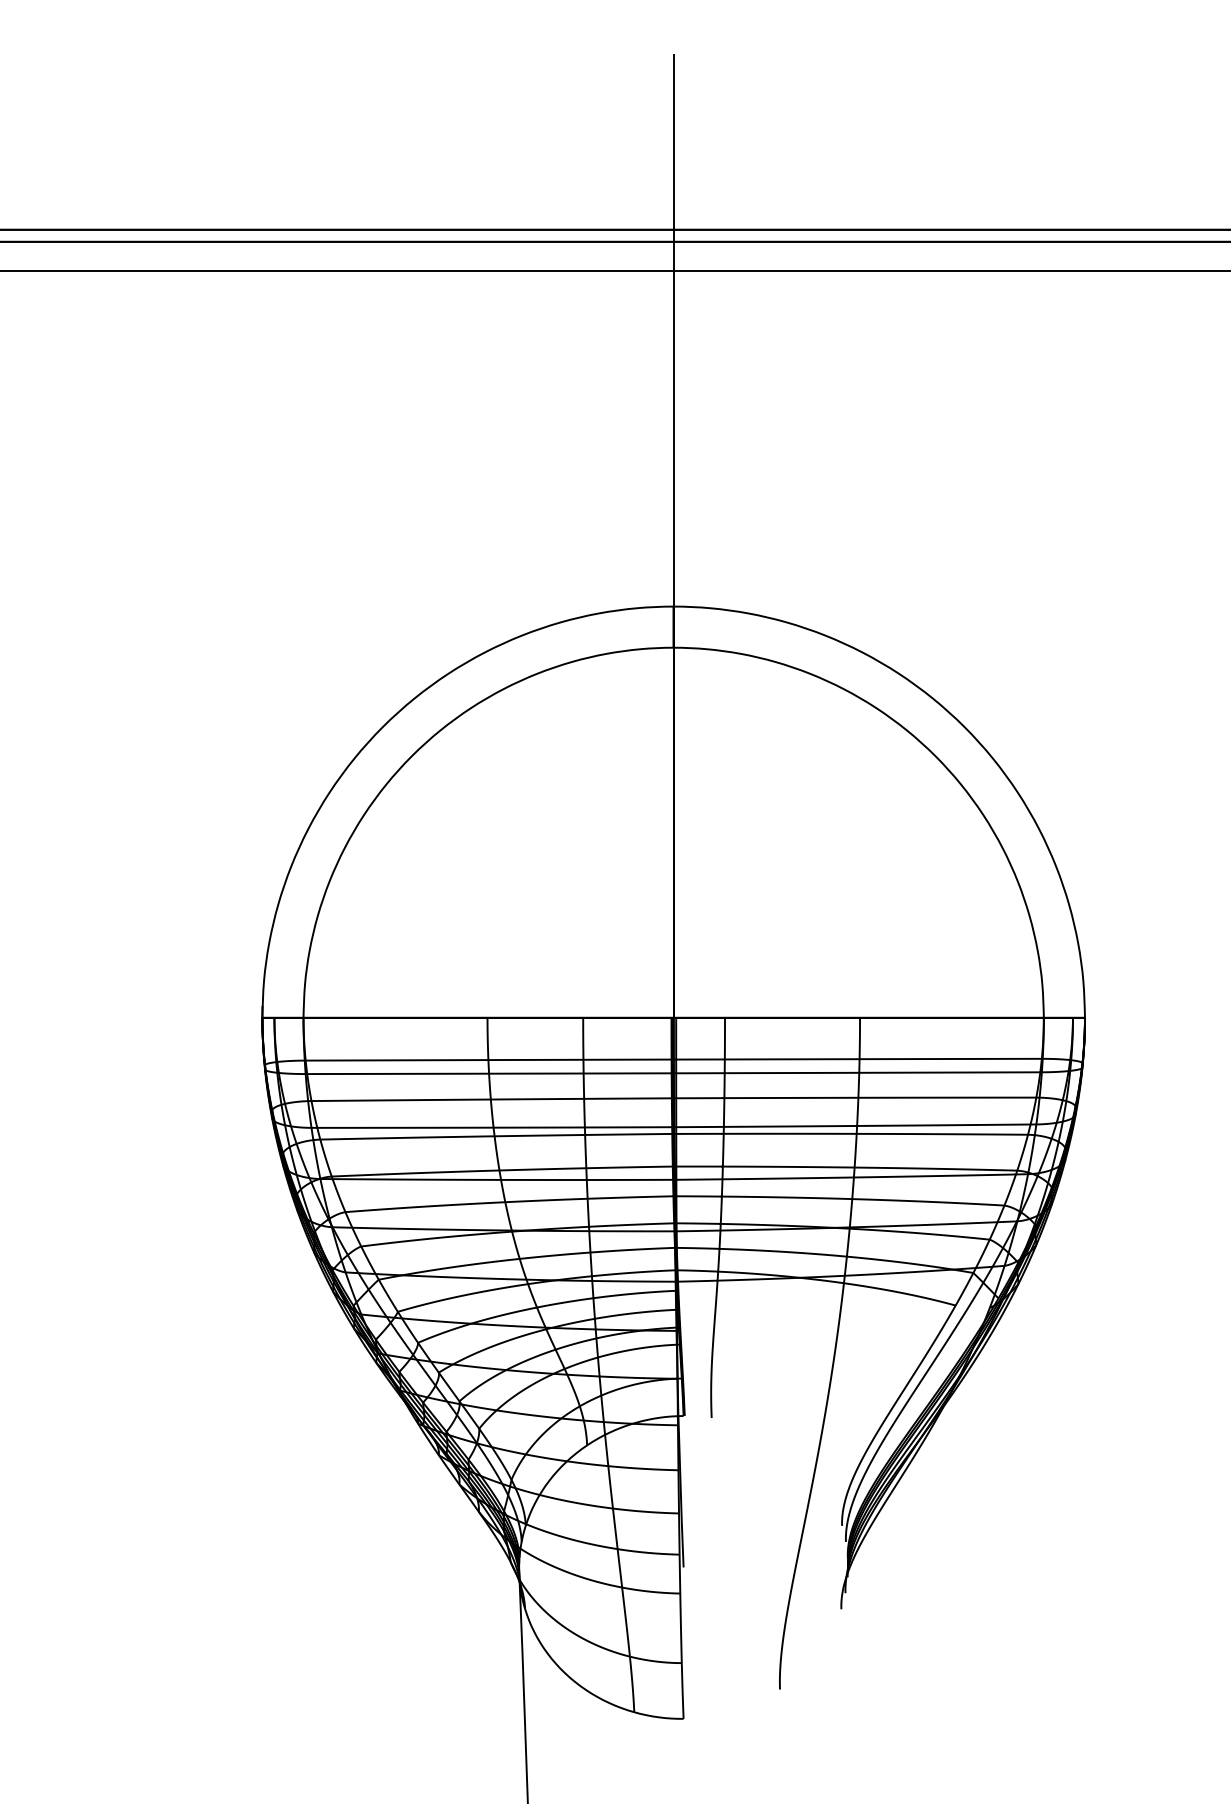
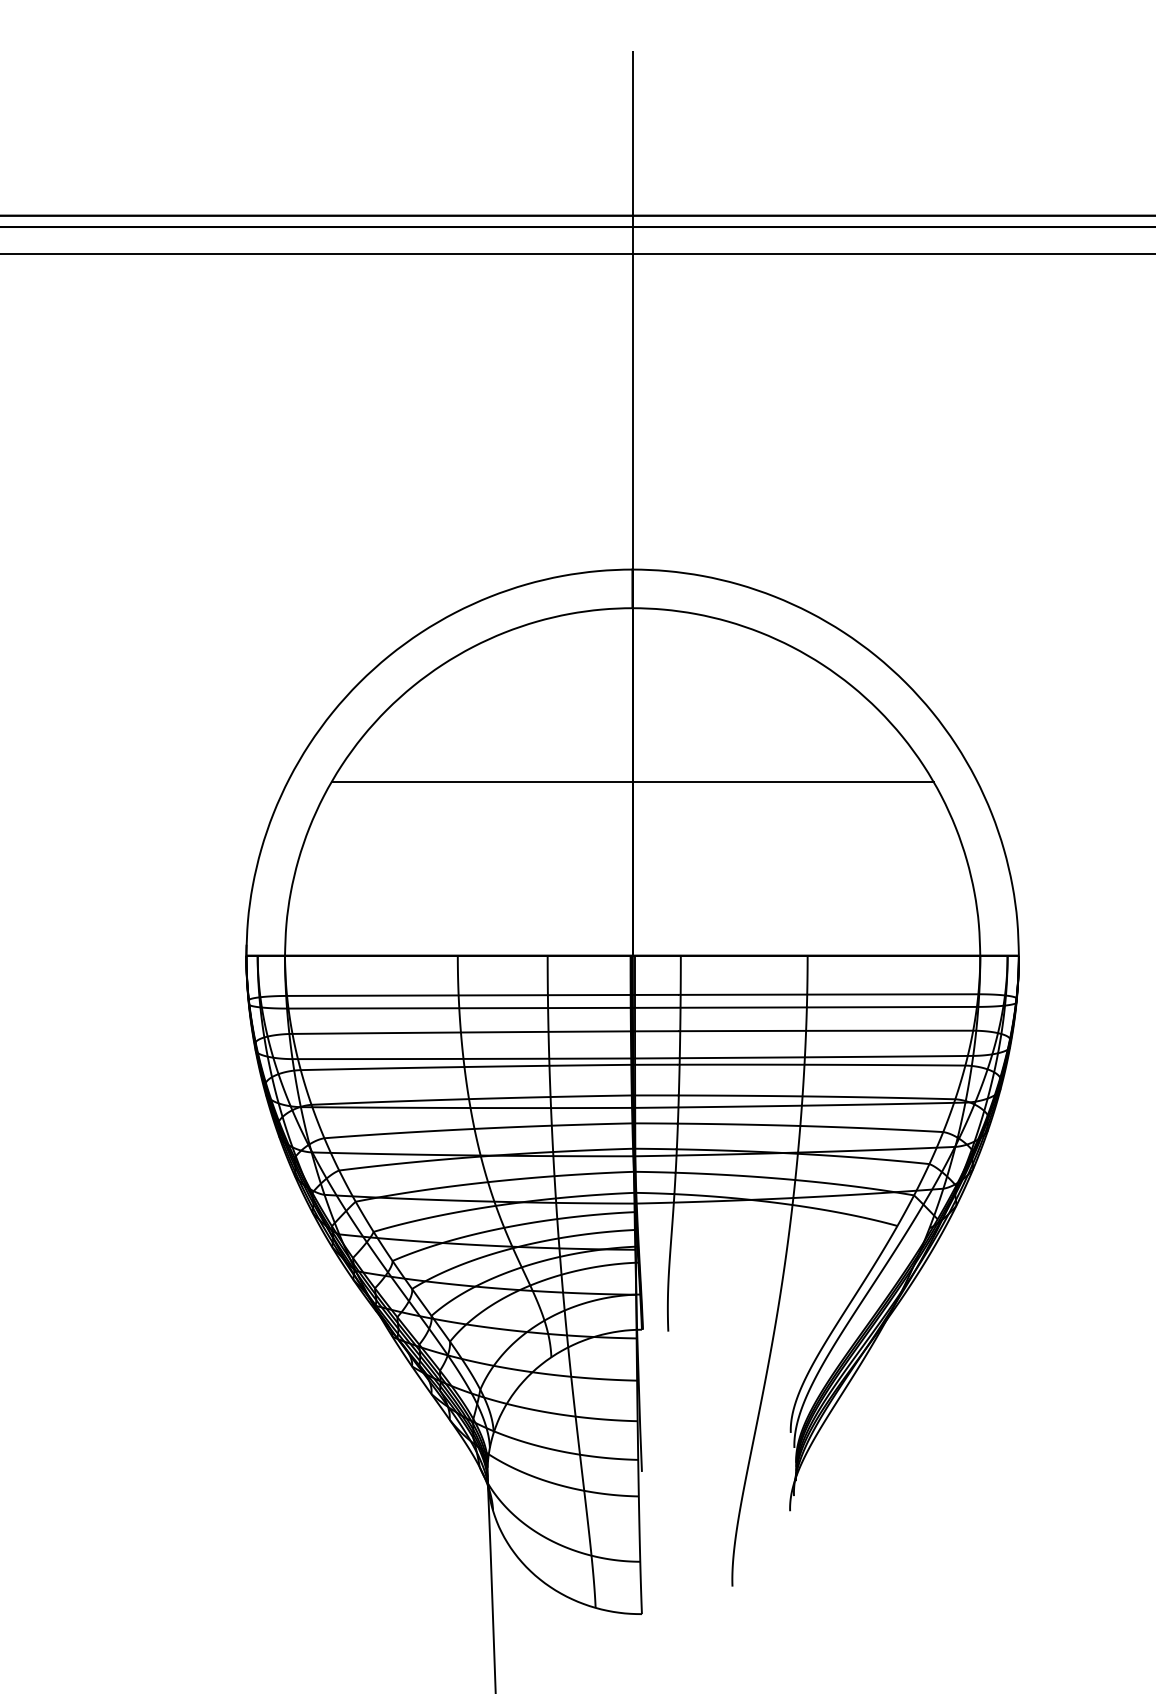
line: (673, 832) -> (632, 781), added

